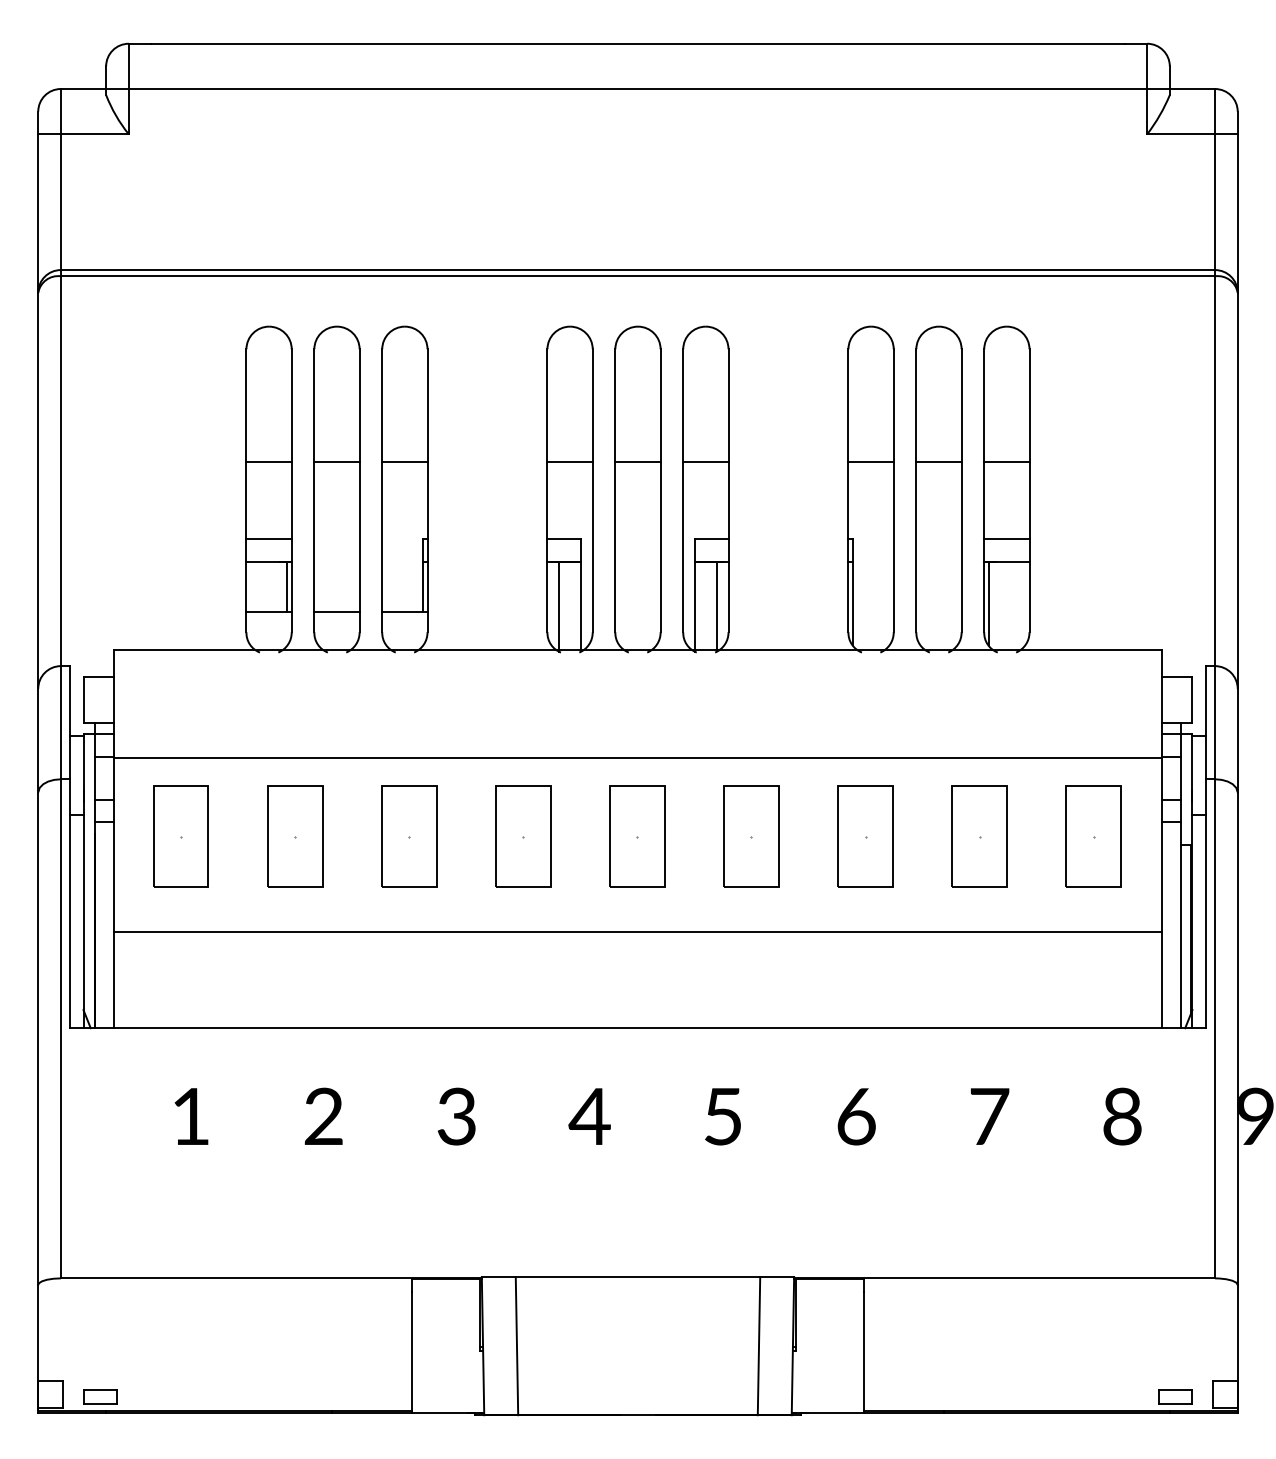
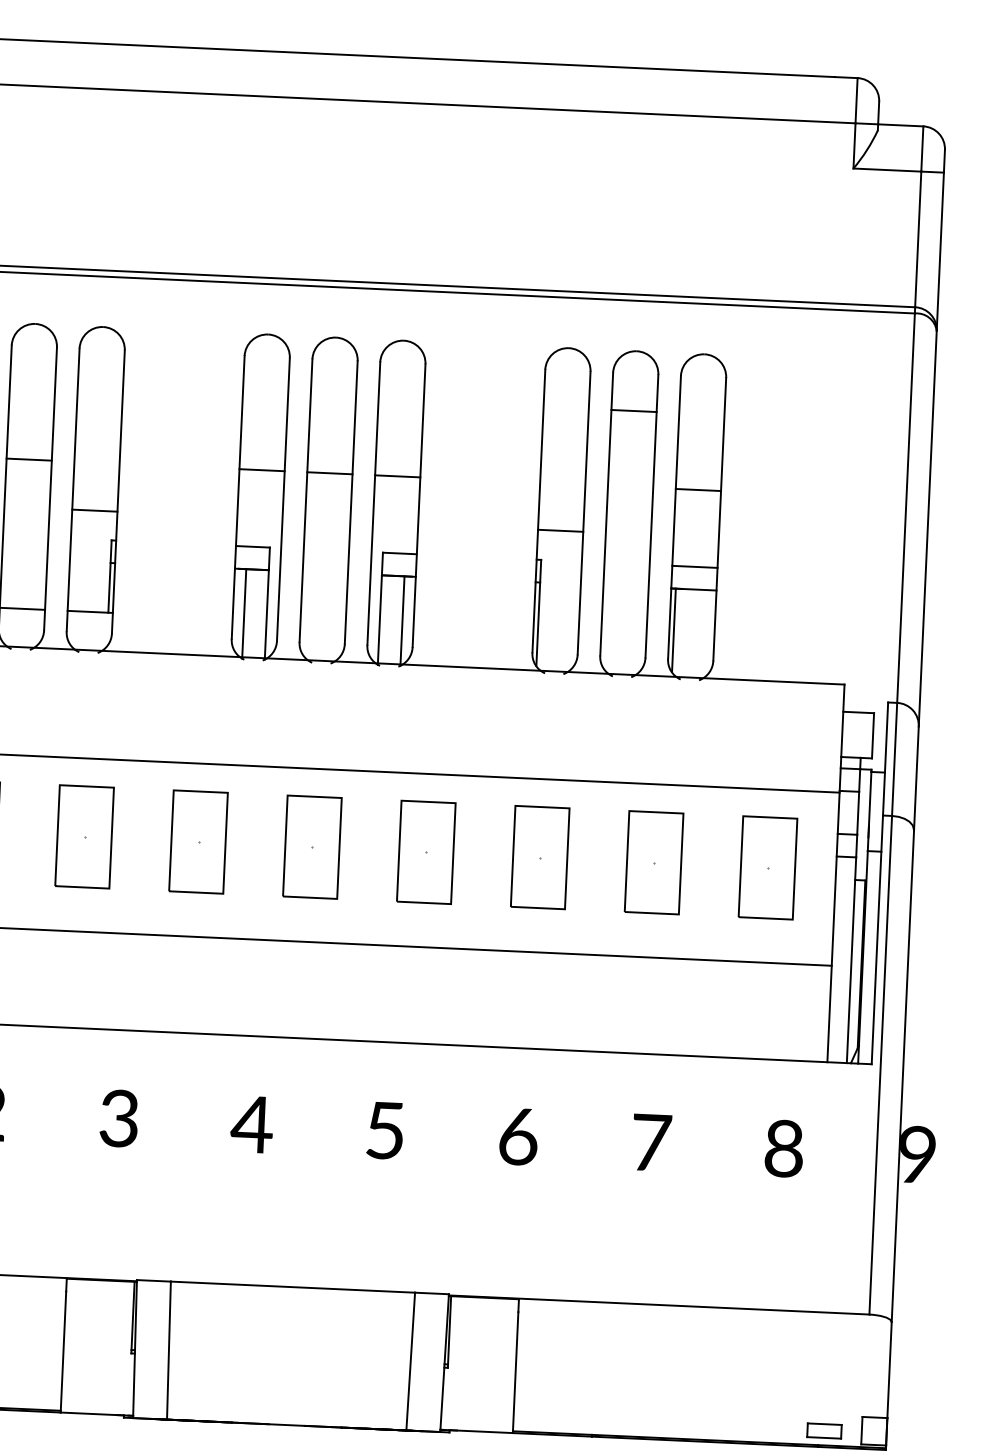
line: (404, 462) -> (94, 510), moved
line: (870, 462) -> (560, 530), moved
line: (938, 462) -> (633, 411), moved

